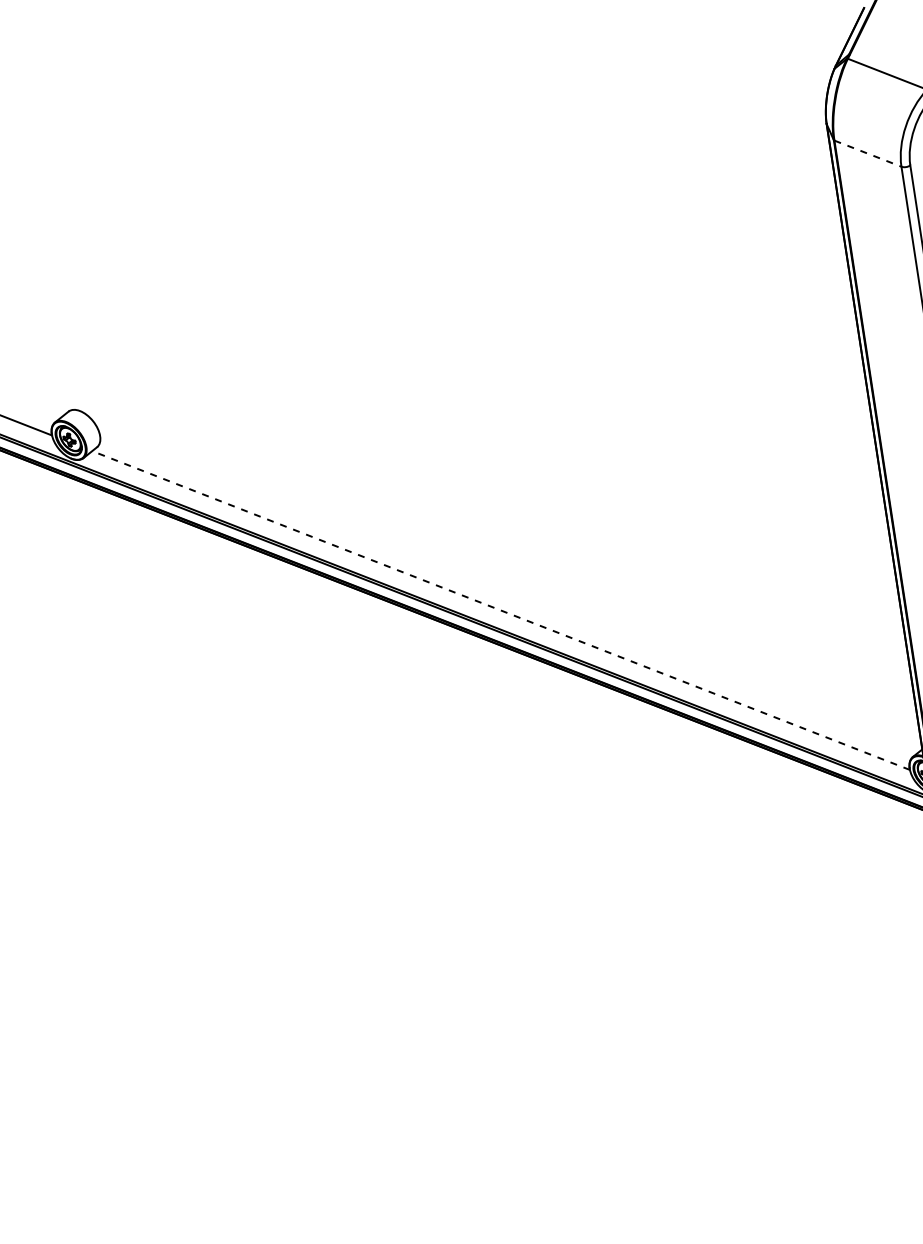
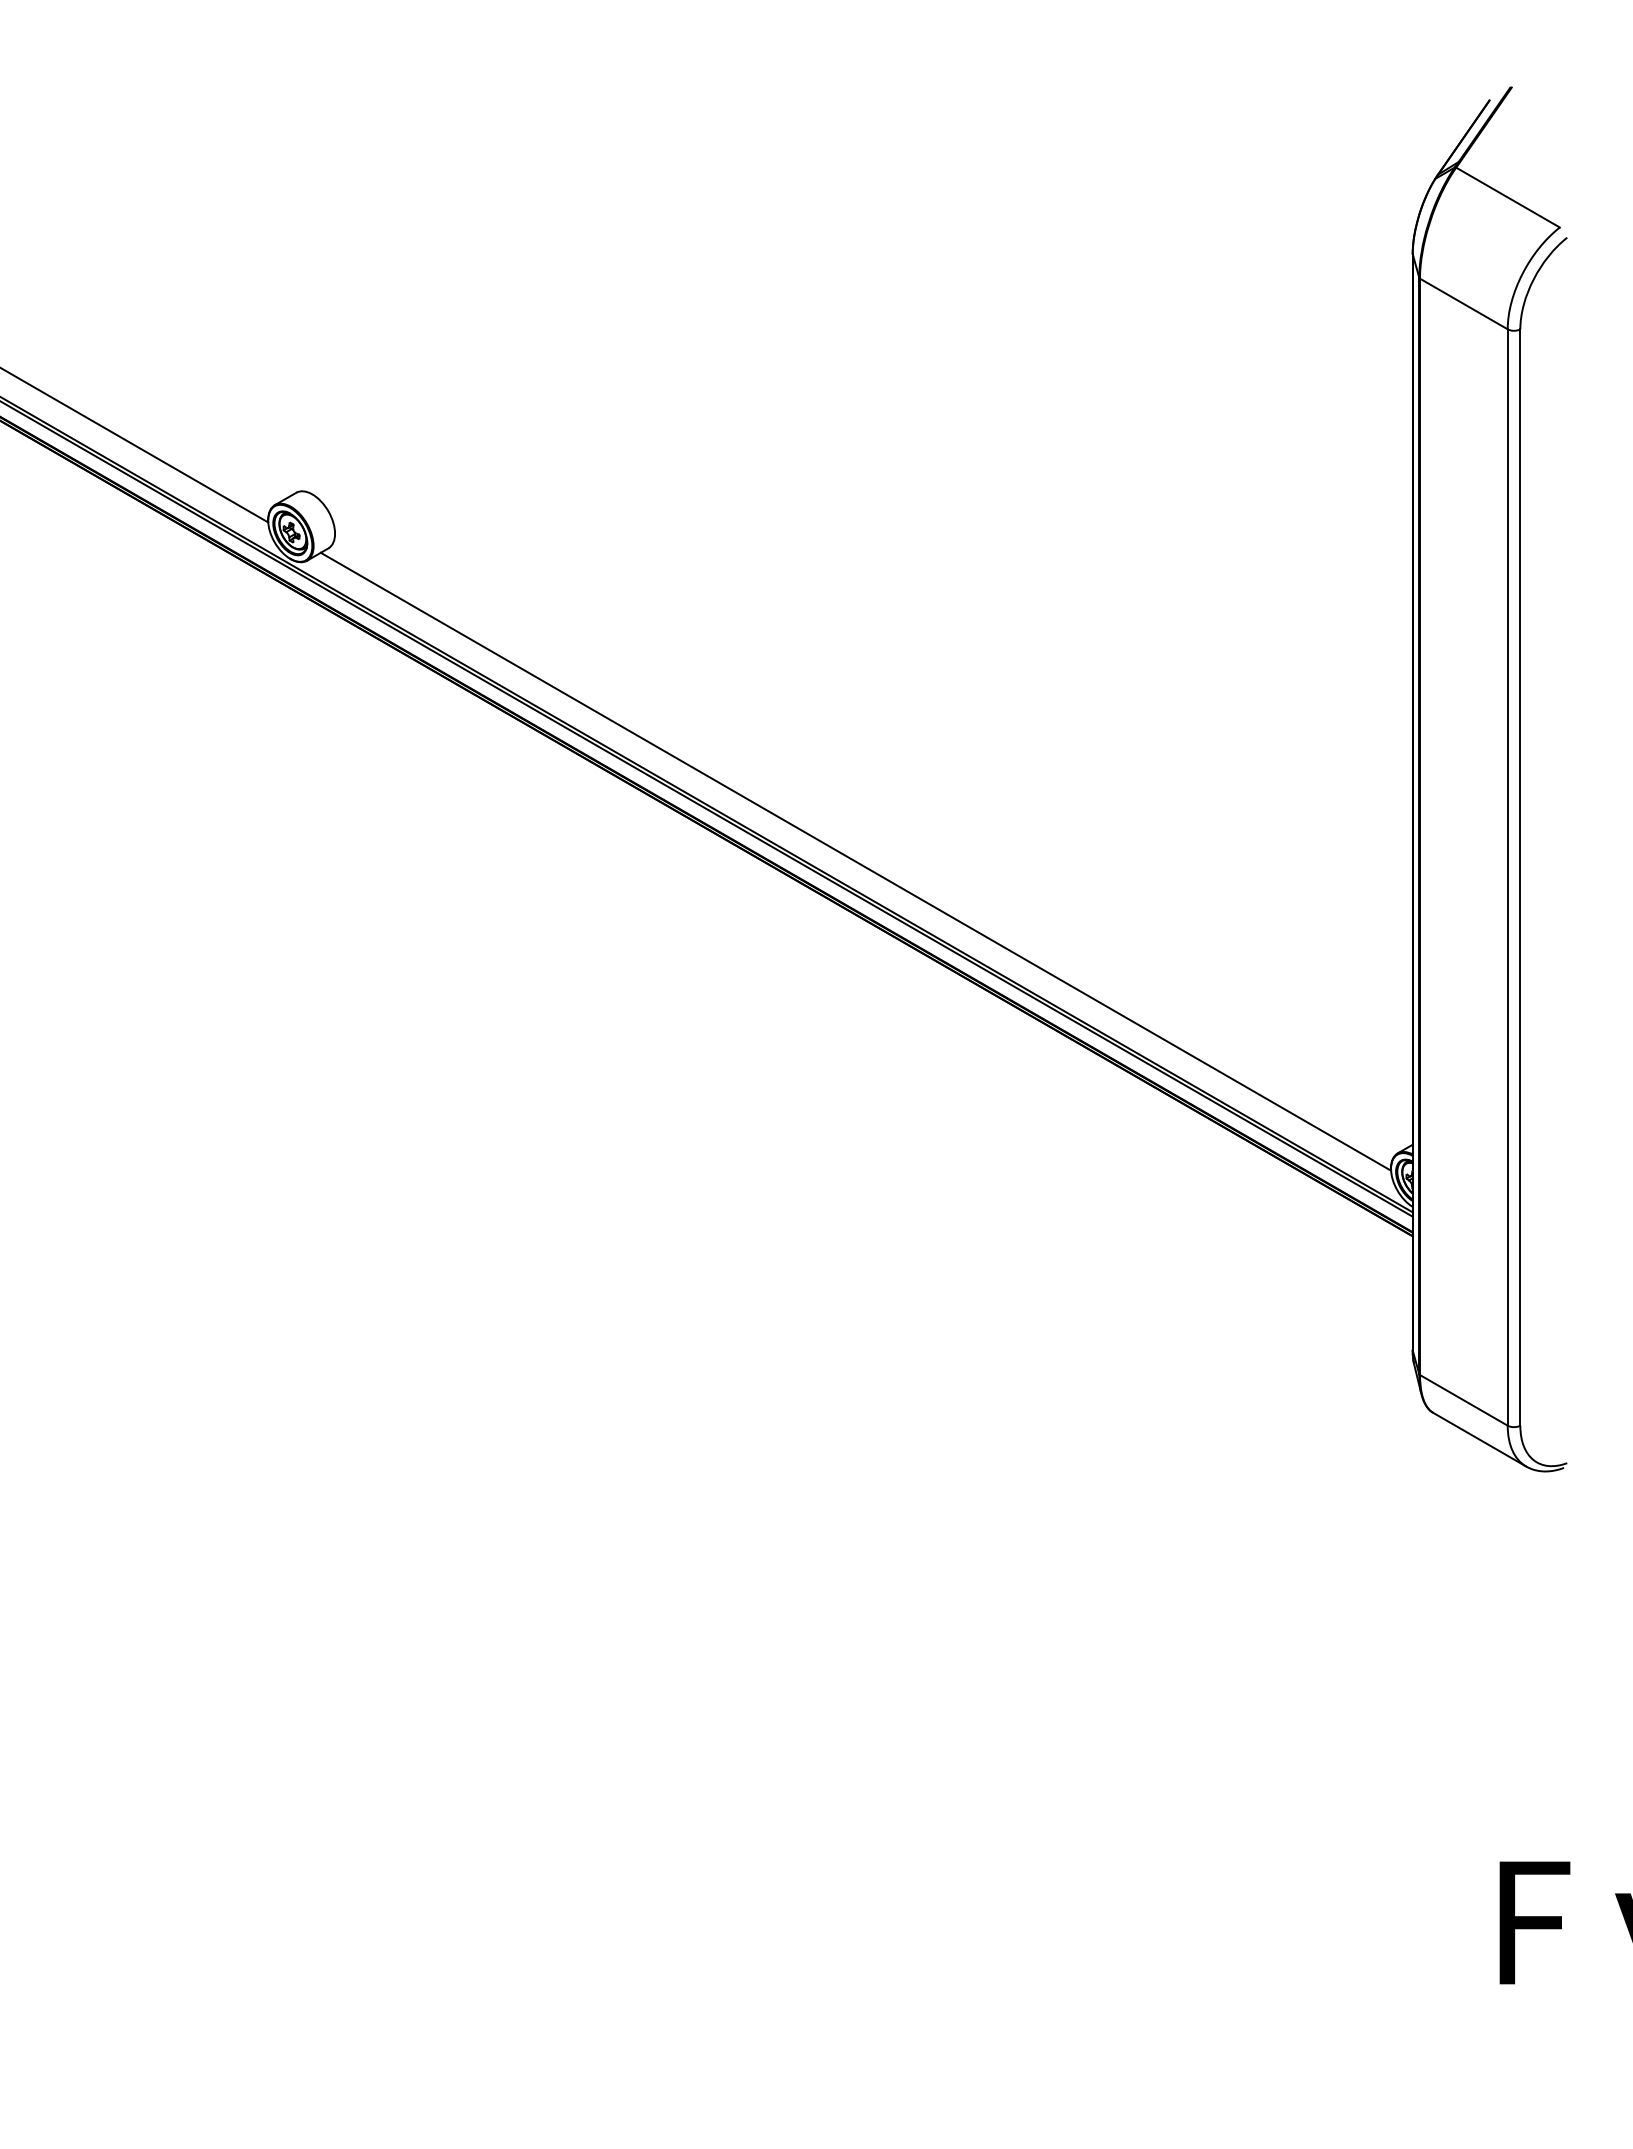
line: (867, 154) -> (1463, 304), dashed -> solid
line: (500, 610) -> (855, 861), dashed -> solid

